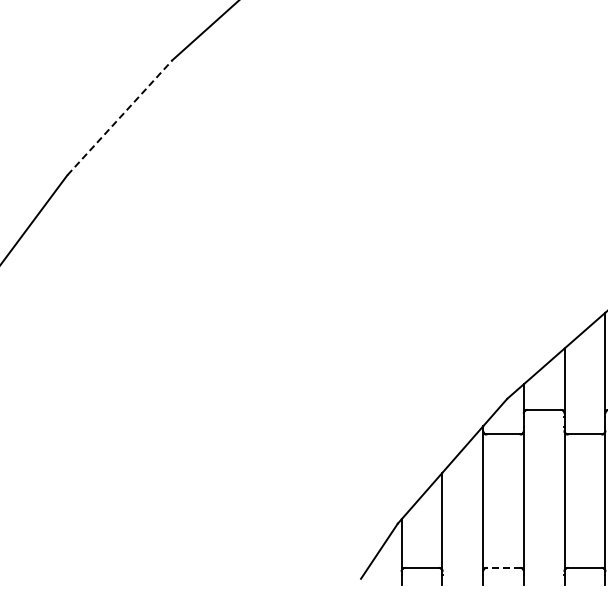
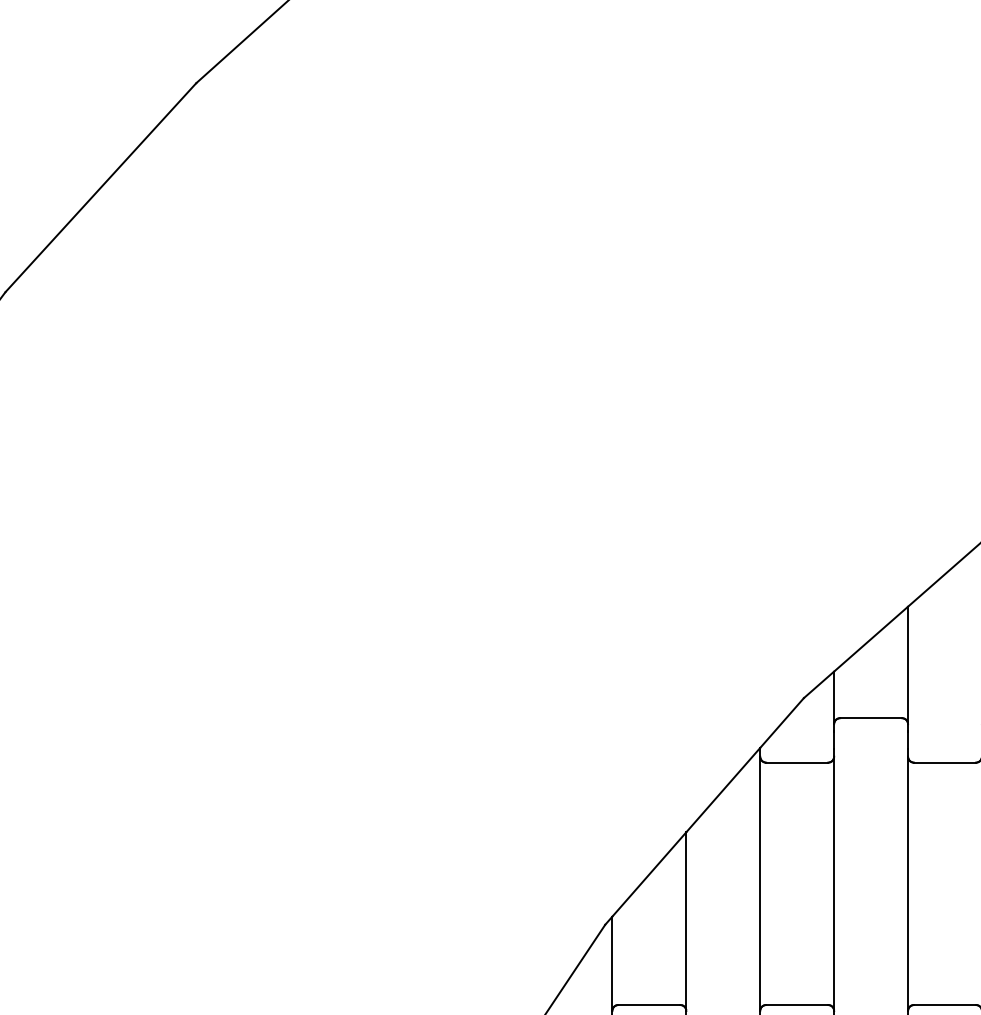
line: (119, 117) -> (100, 187), dashed -> solid
line: (503, 567) -> (797, 1004), dashed -> solid

